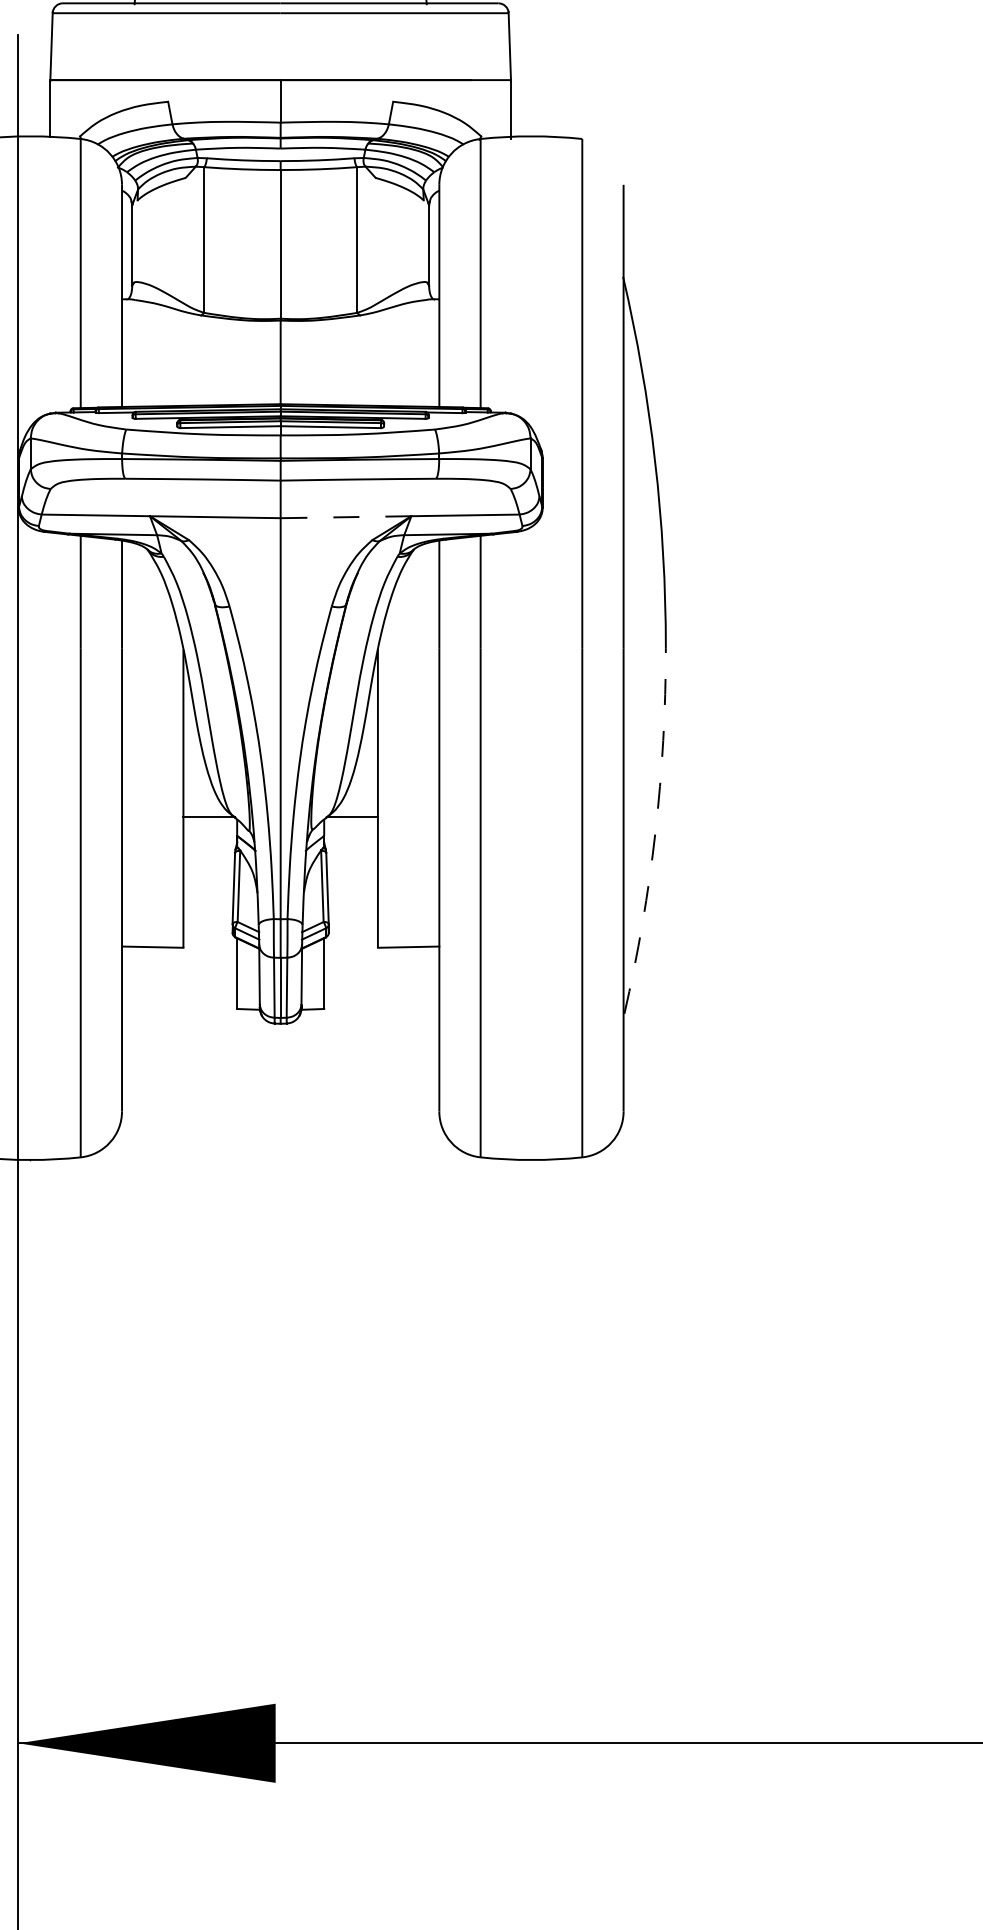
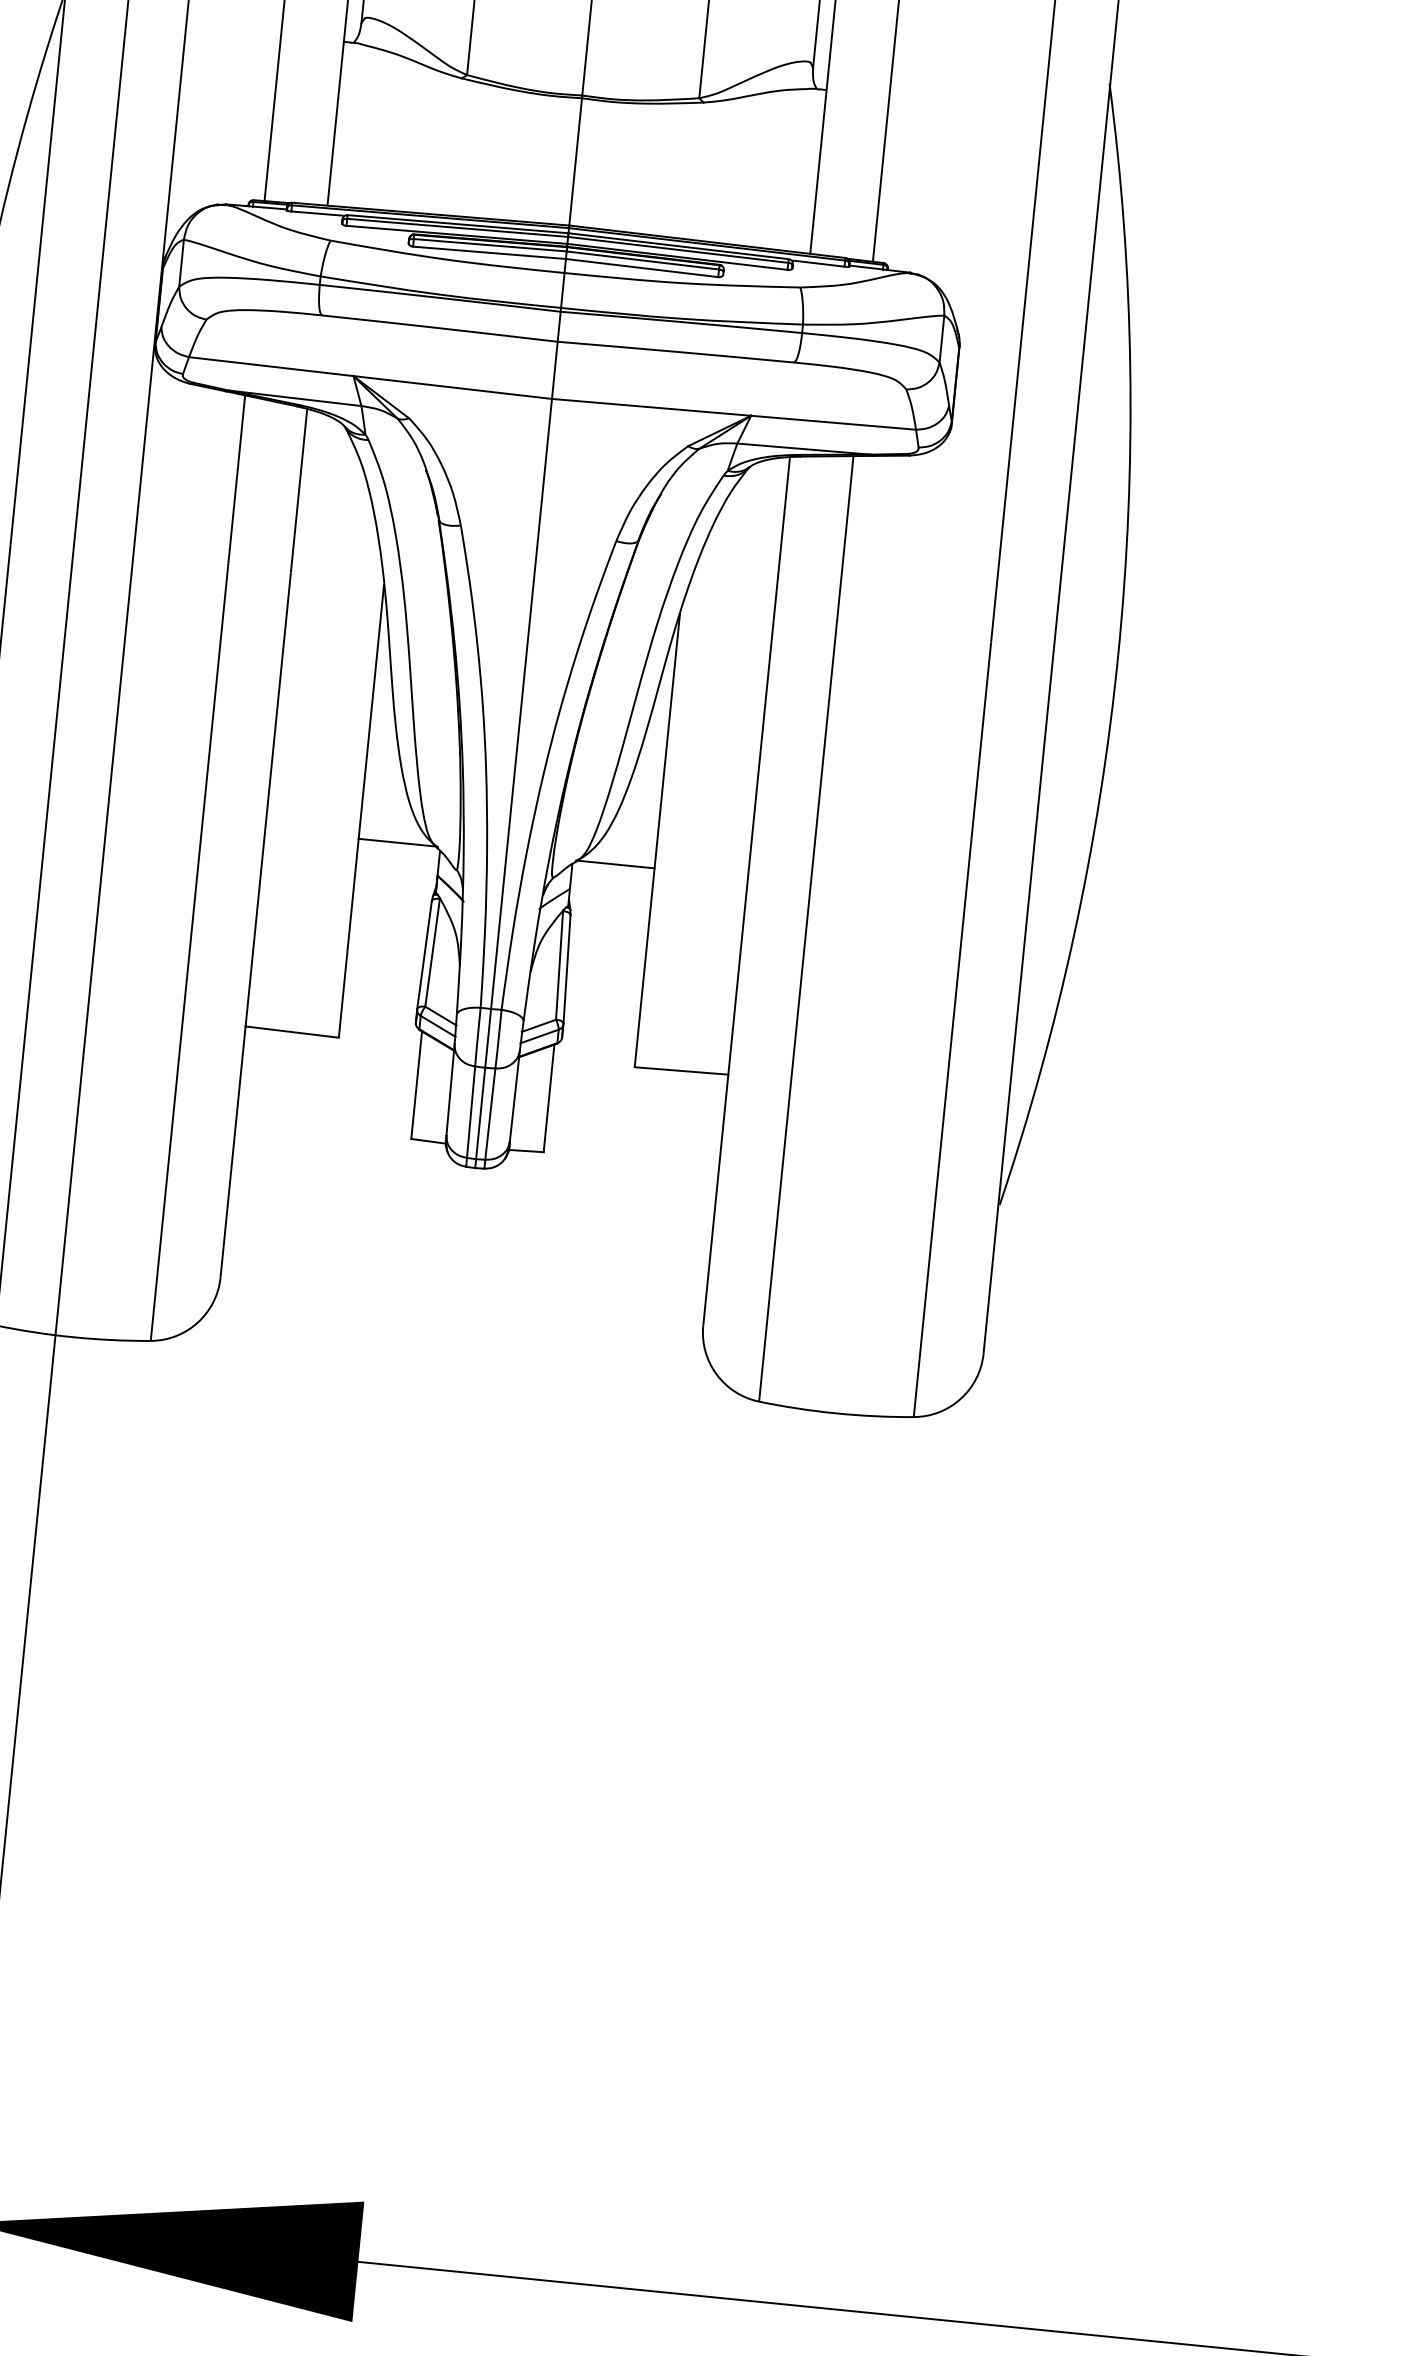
line: (345, 517) -> (650, 407), dashed -> solid
arc: (655, 832) -> (1074, 933), dashed -> solid

